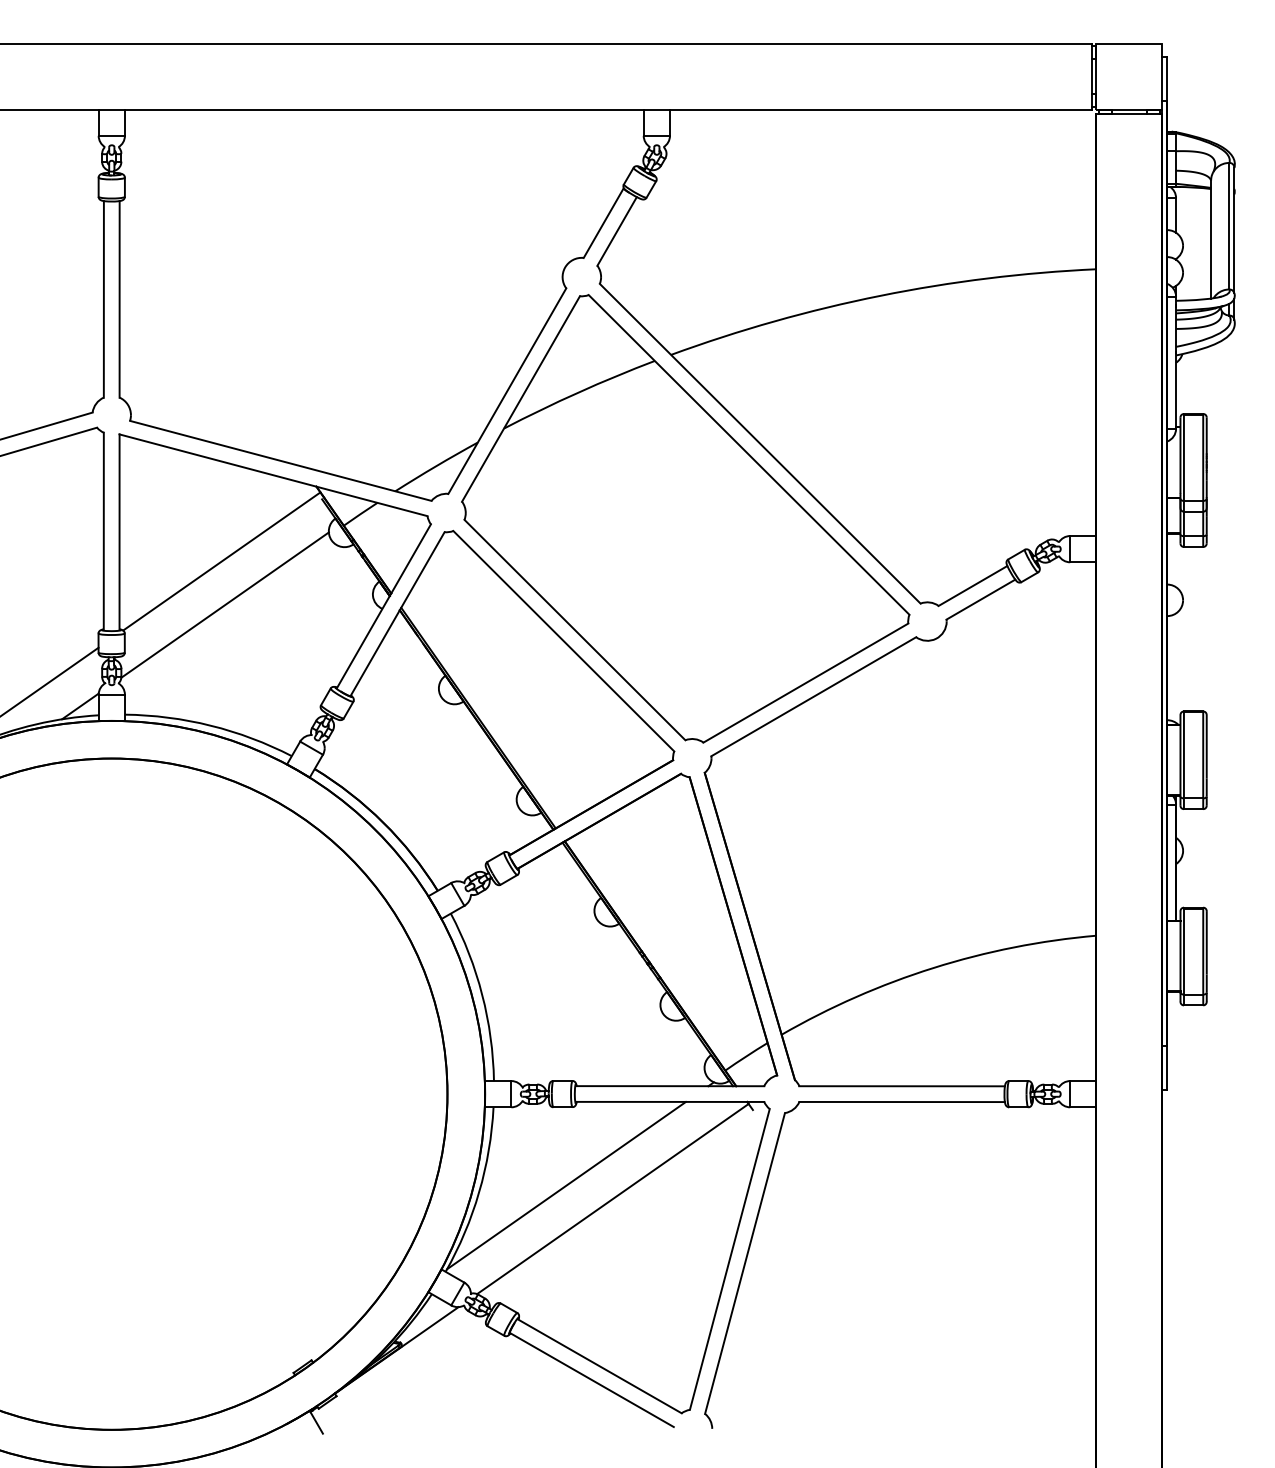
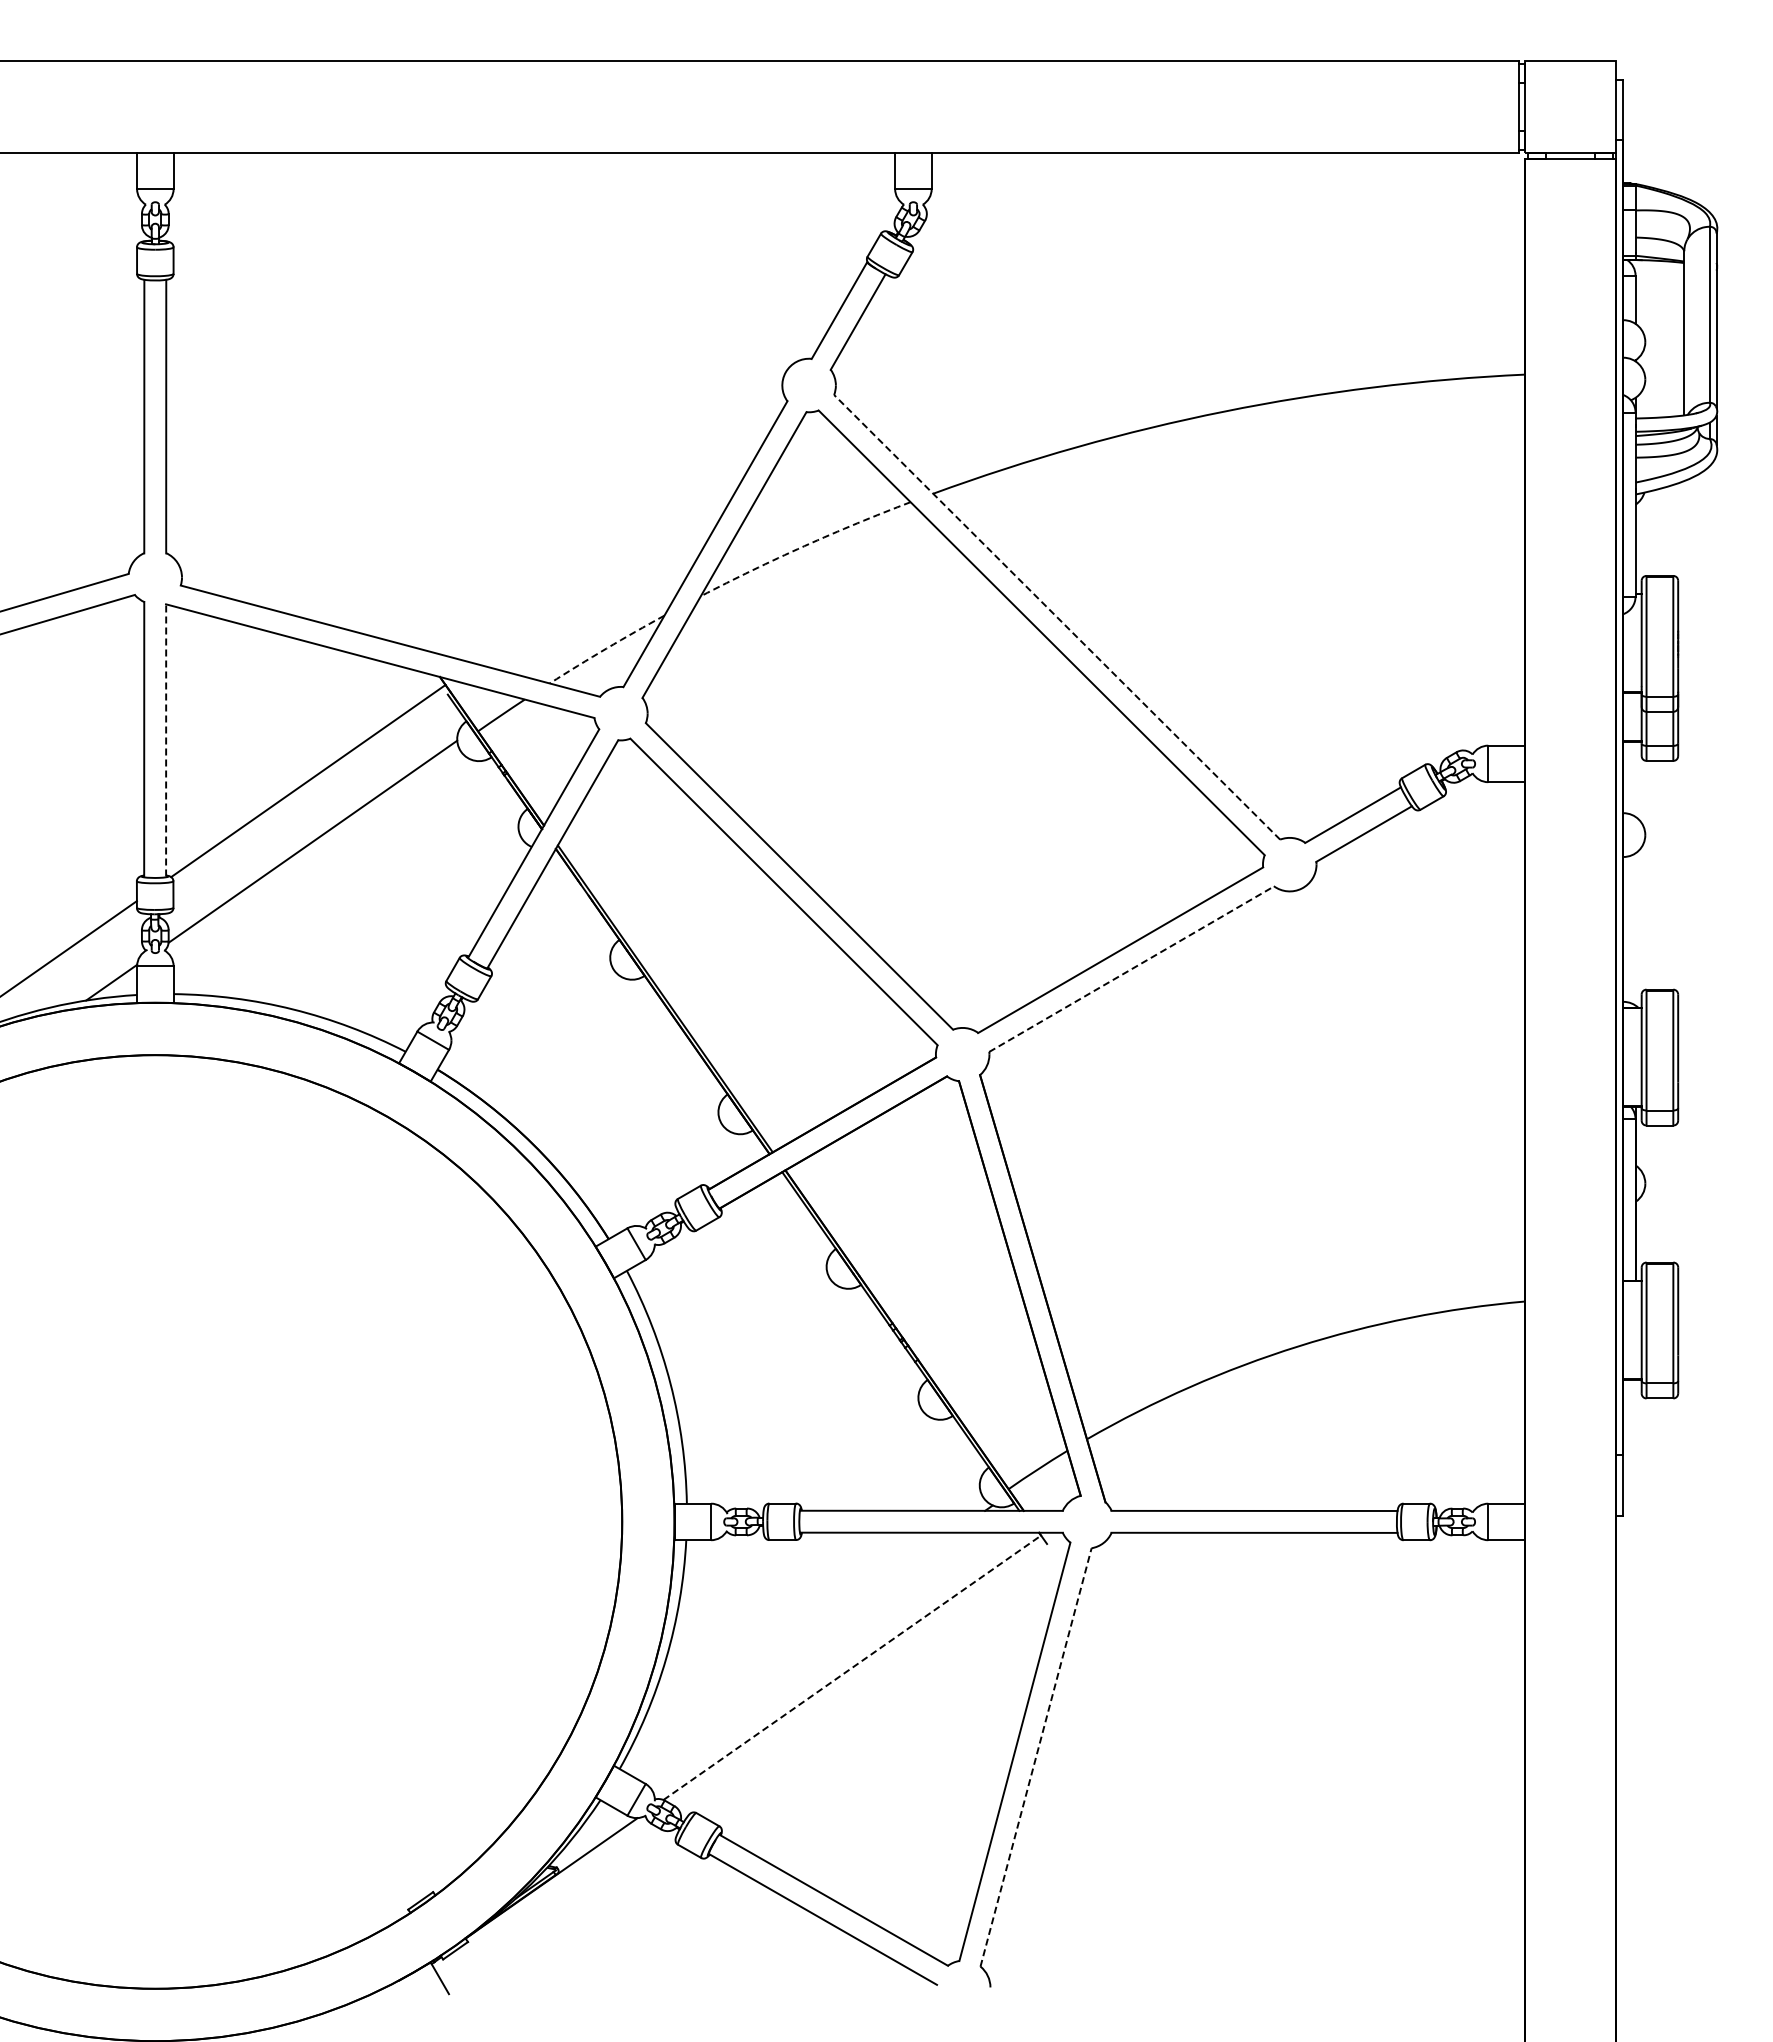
arc: (578, 392) -> (804, 546), solid -> dashed
line: (760, 443) -> (1057, 617), solid -> dashed
arc: (436, 466) -> (606, 648), solid -> dashed
line: (119, 531) -> (166, 739), solid -> dashed
line: (813, 696) -> (1131, 969), solid -> dashed
line: (566, 1185) -> (787, 1648), removed
line: (613, 1198) -> (852, 1667), solid -> dashed
line: (745, 1263) -> (1036, 1757), solid -> dashed

